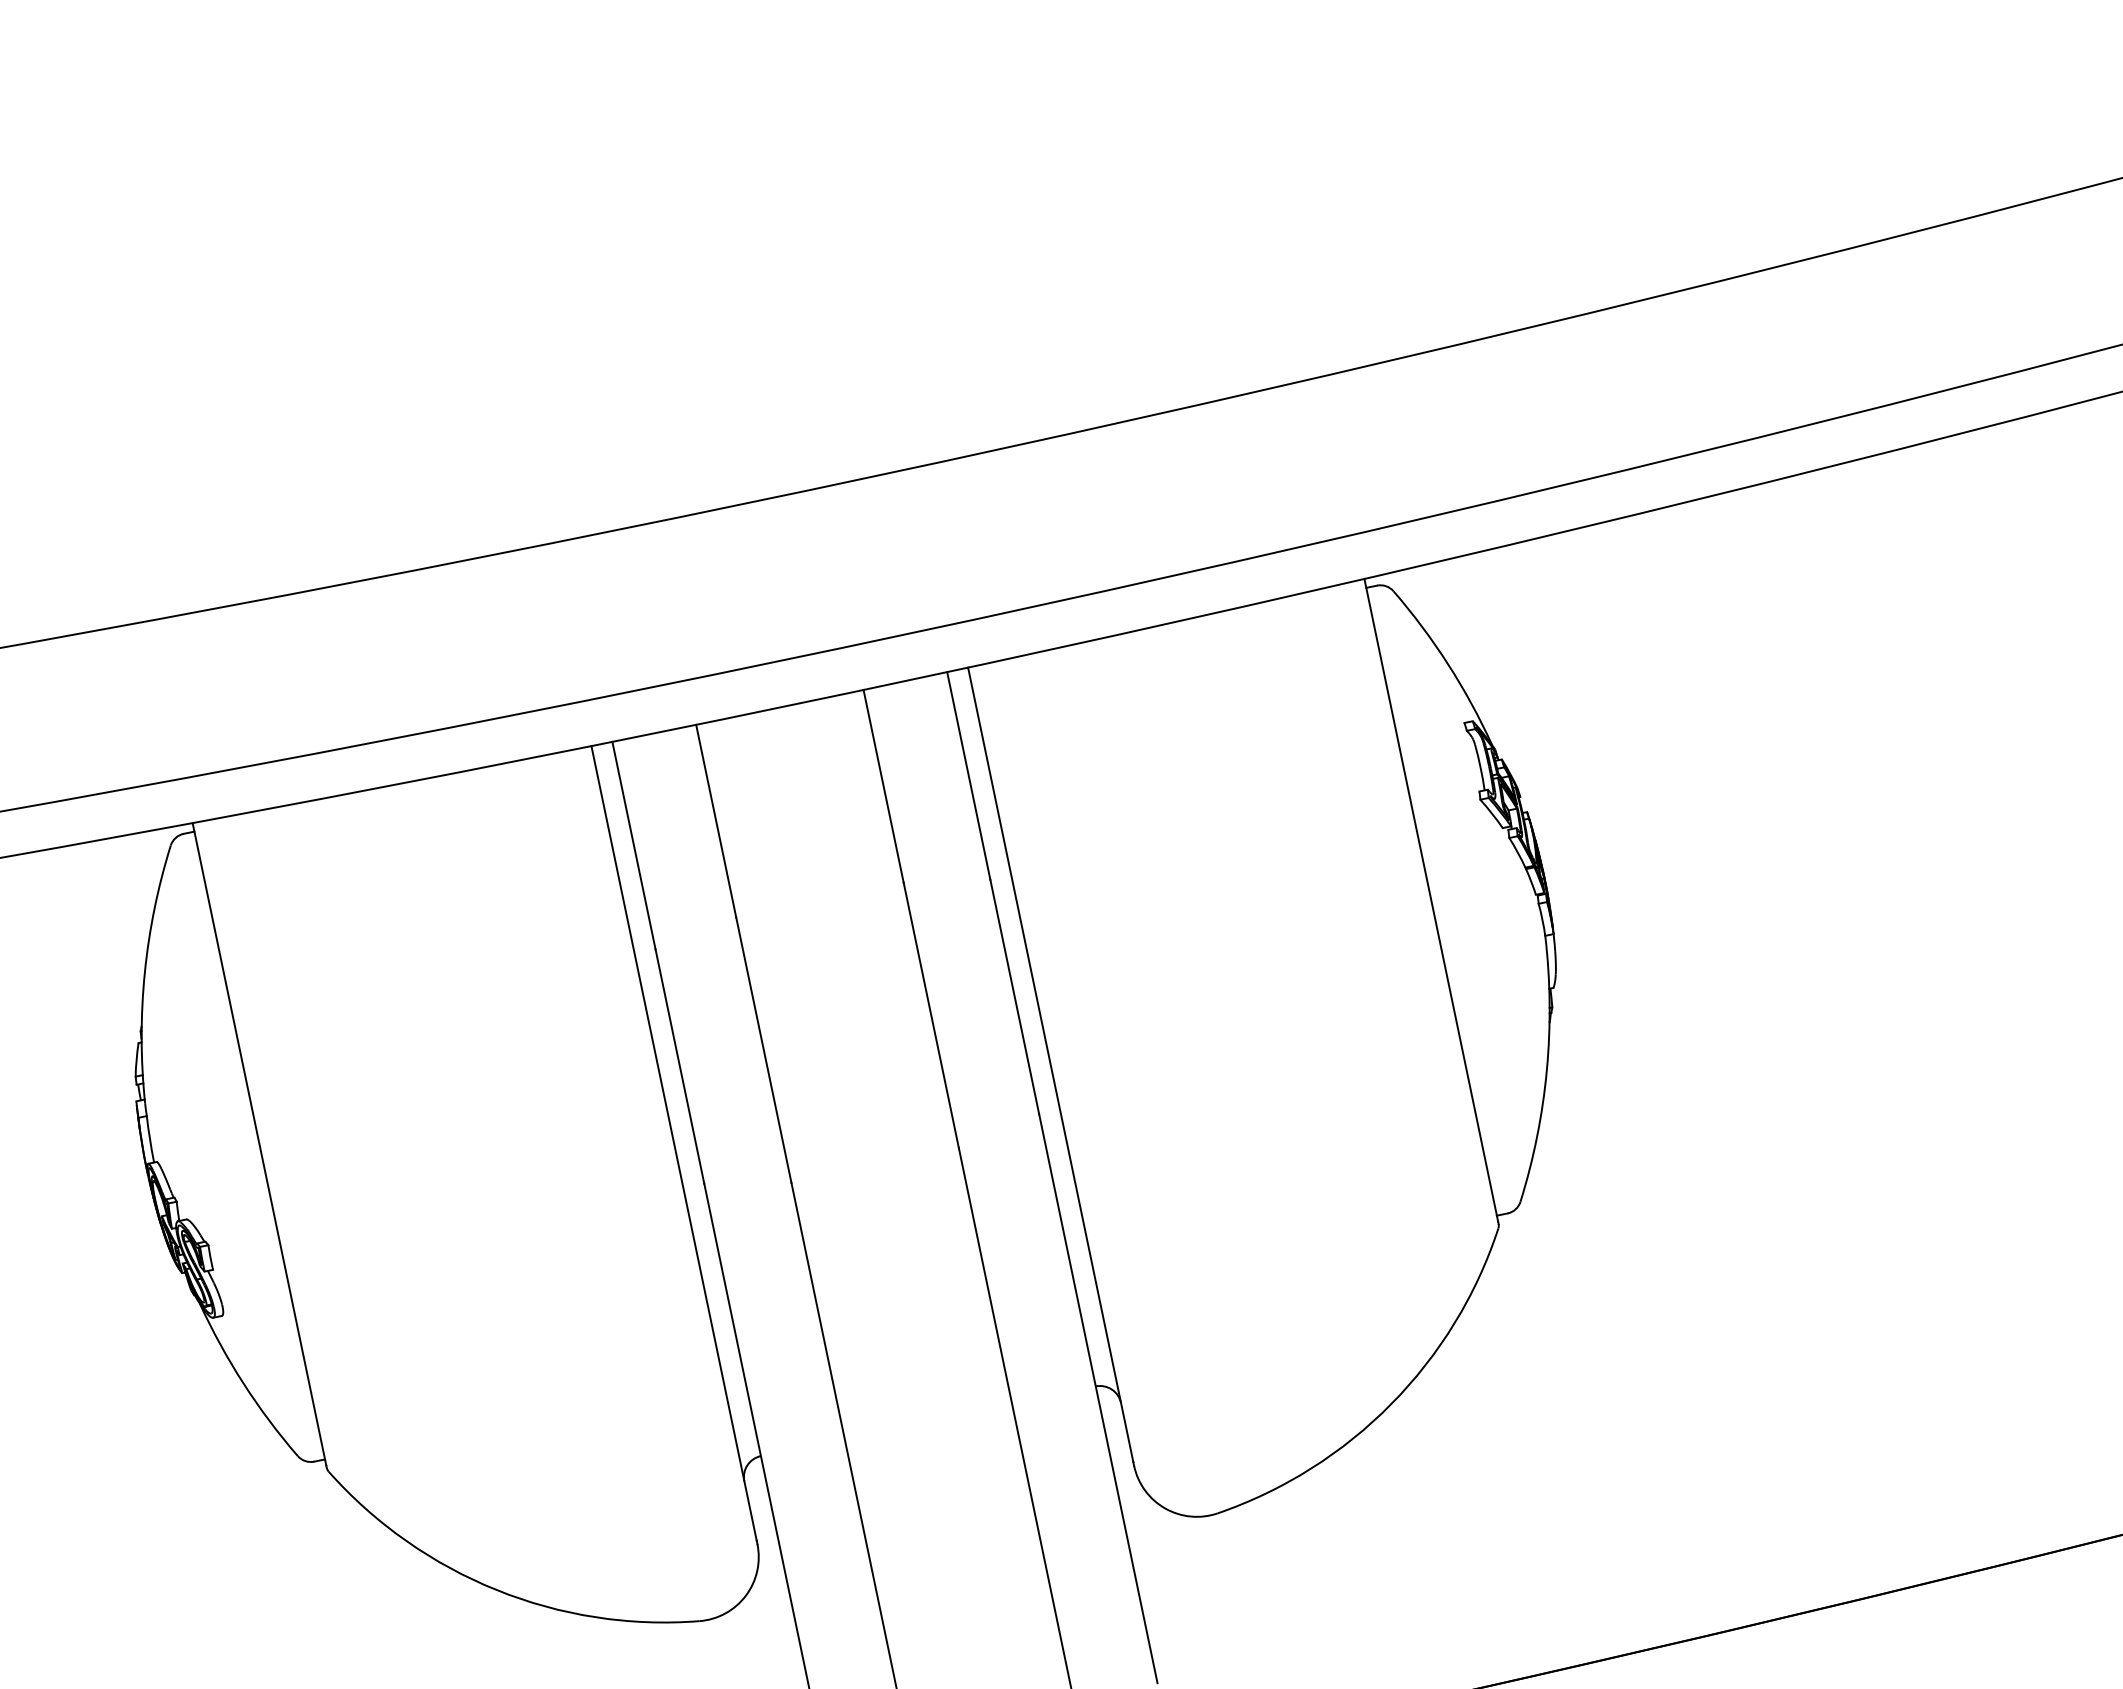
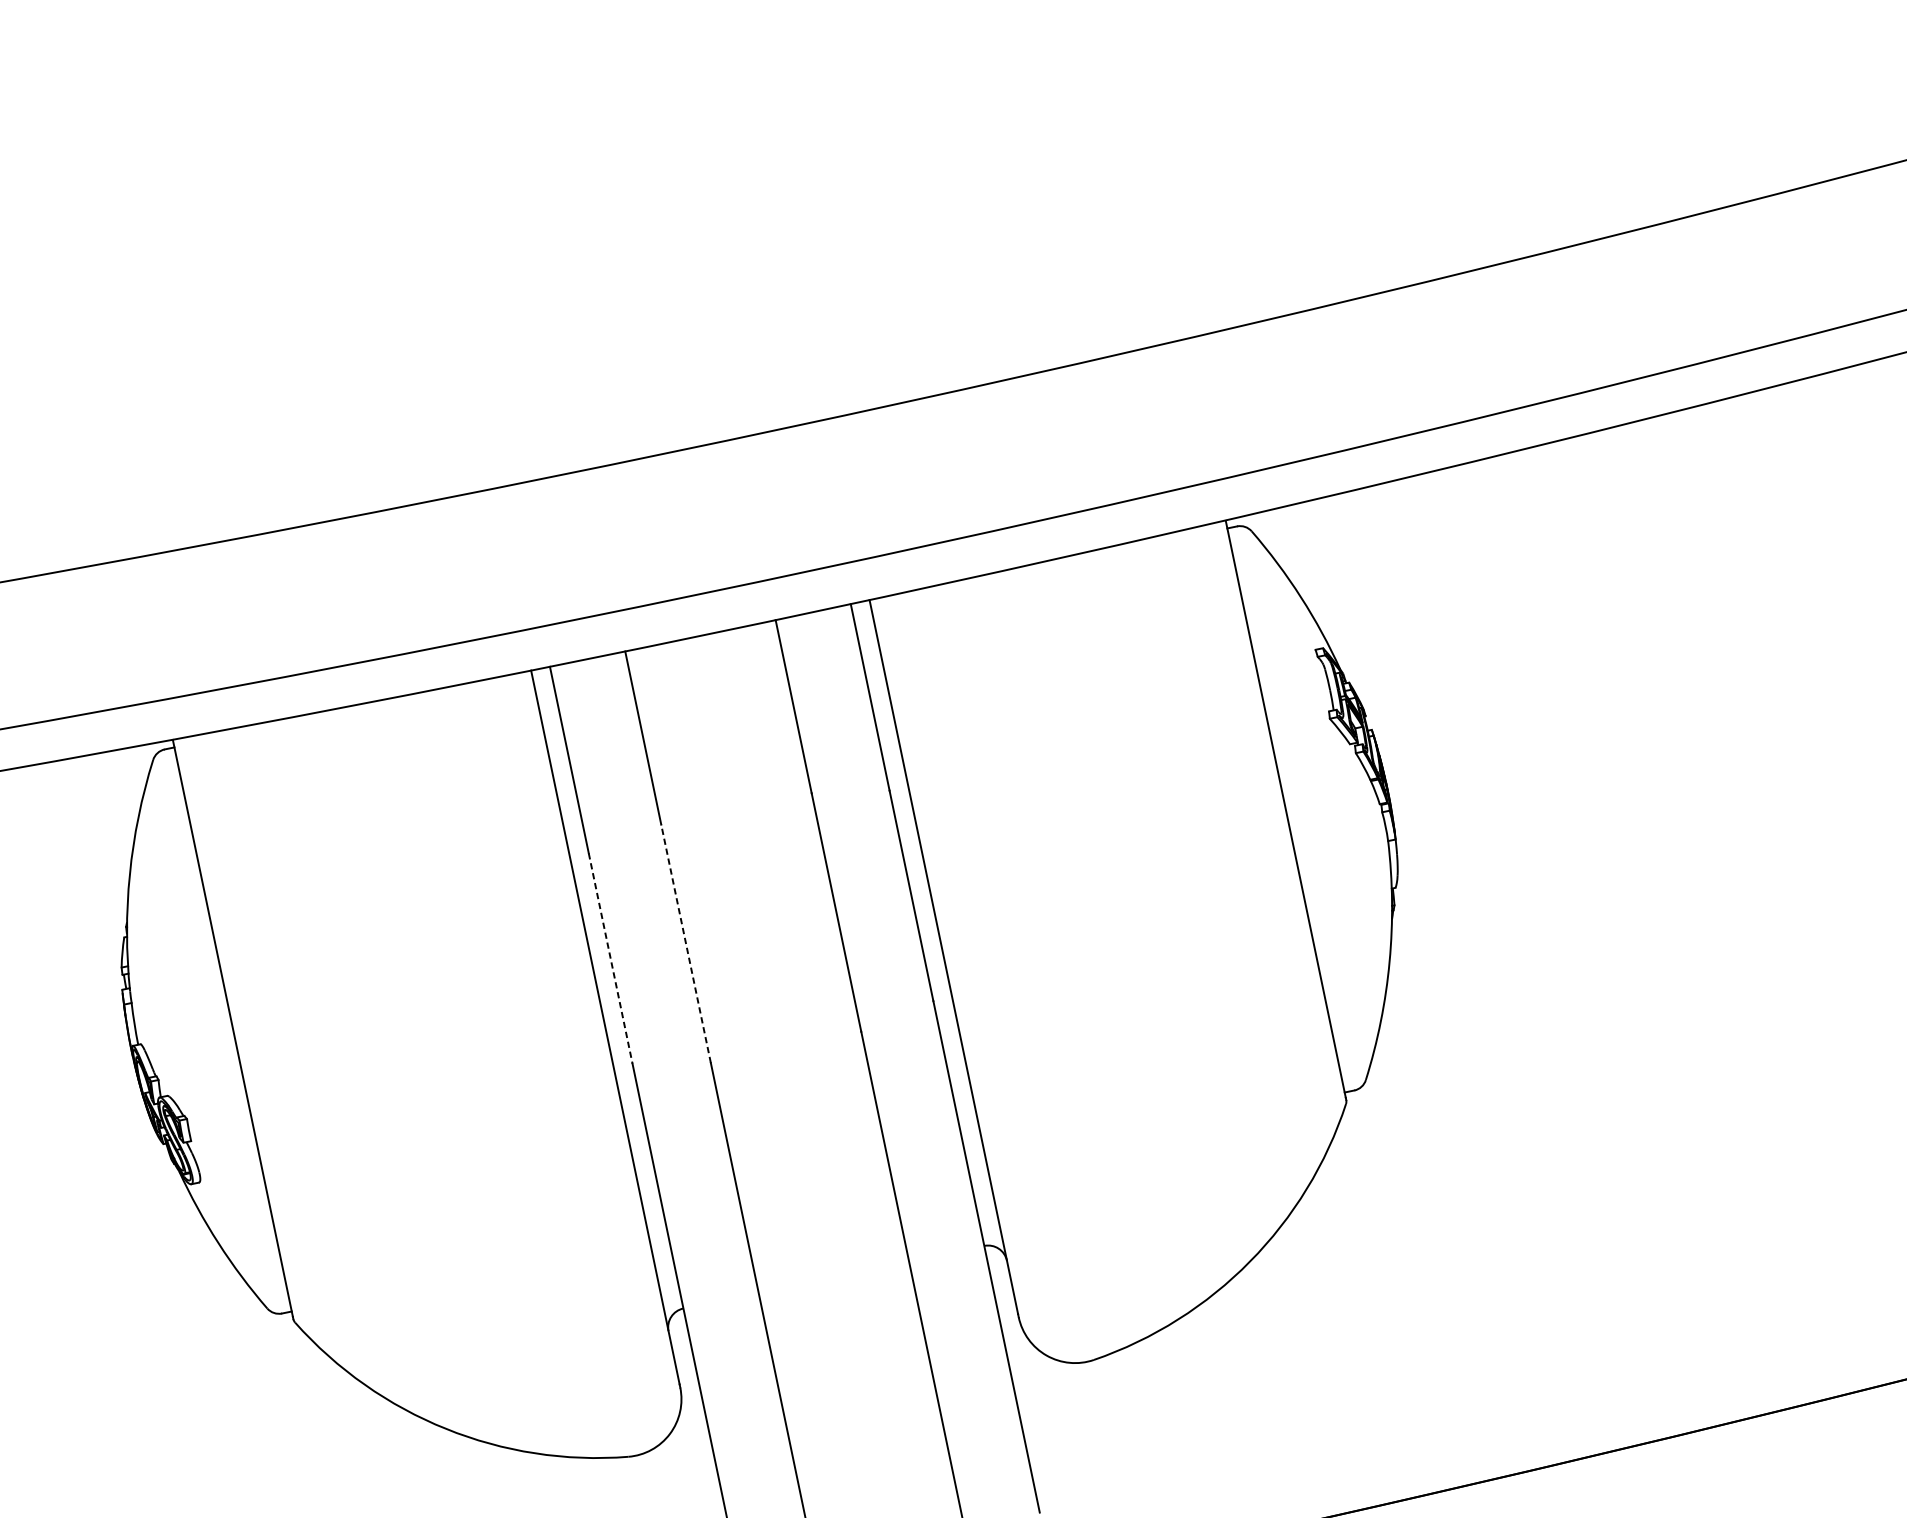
line: (763, 1050) -> (685, 944), solid -> dashed
line: (679, 1066) -> (610, 958), solid -> dashed

